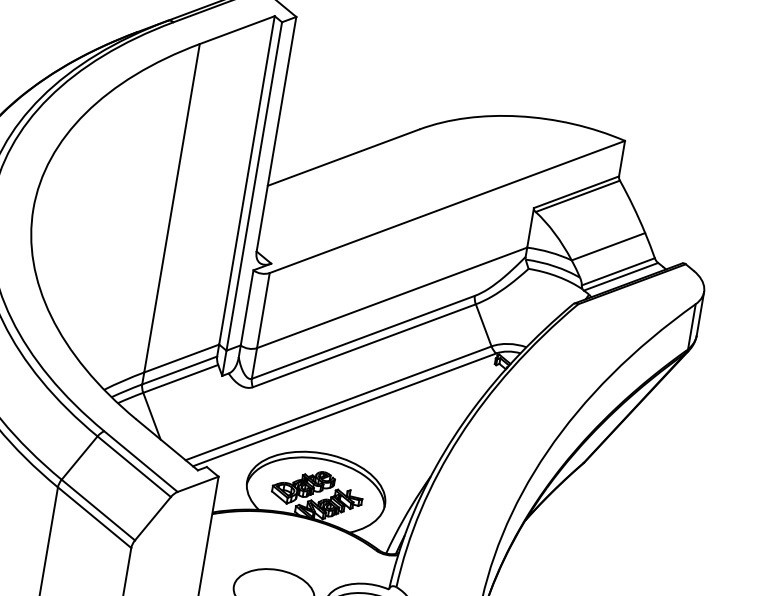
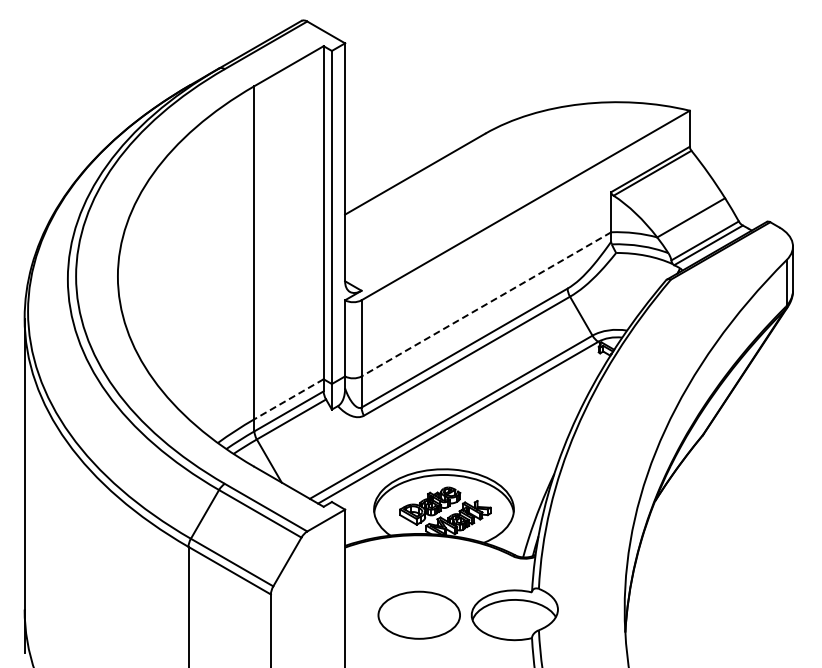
line: (391, 297) -> (485, 304), solid -> dashed
line: (182, 358) -> (289, 399), solid -> dashed

